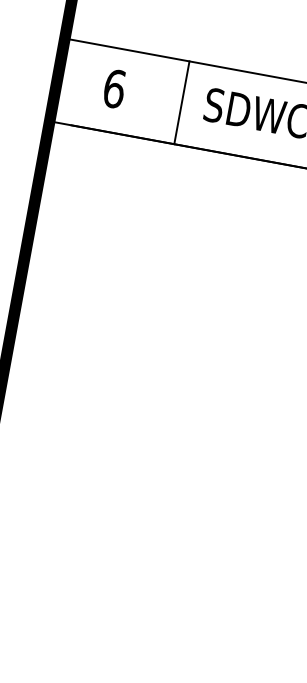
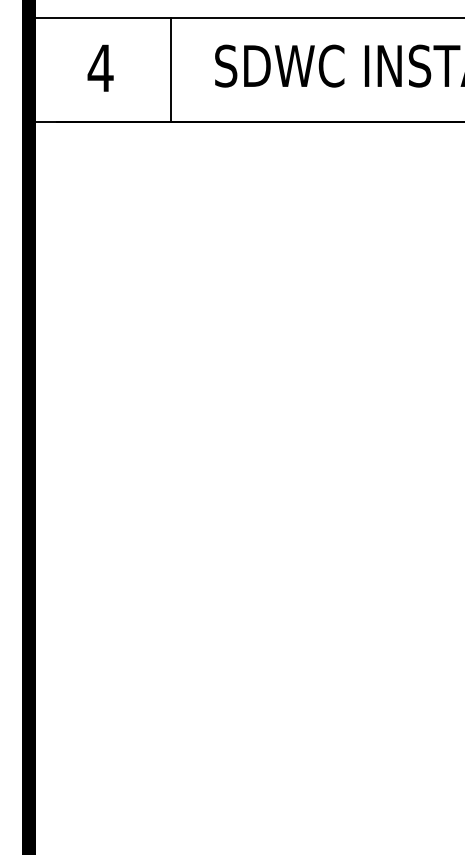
text: (114, 88) -> (100, 68), 6 -> 4
line: (181, 102) -> (170, 70), moved

